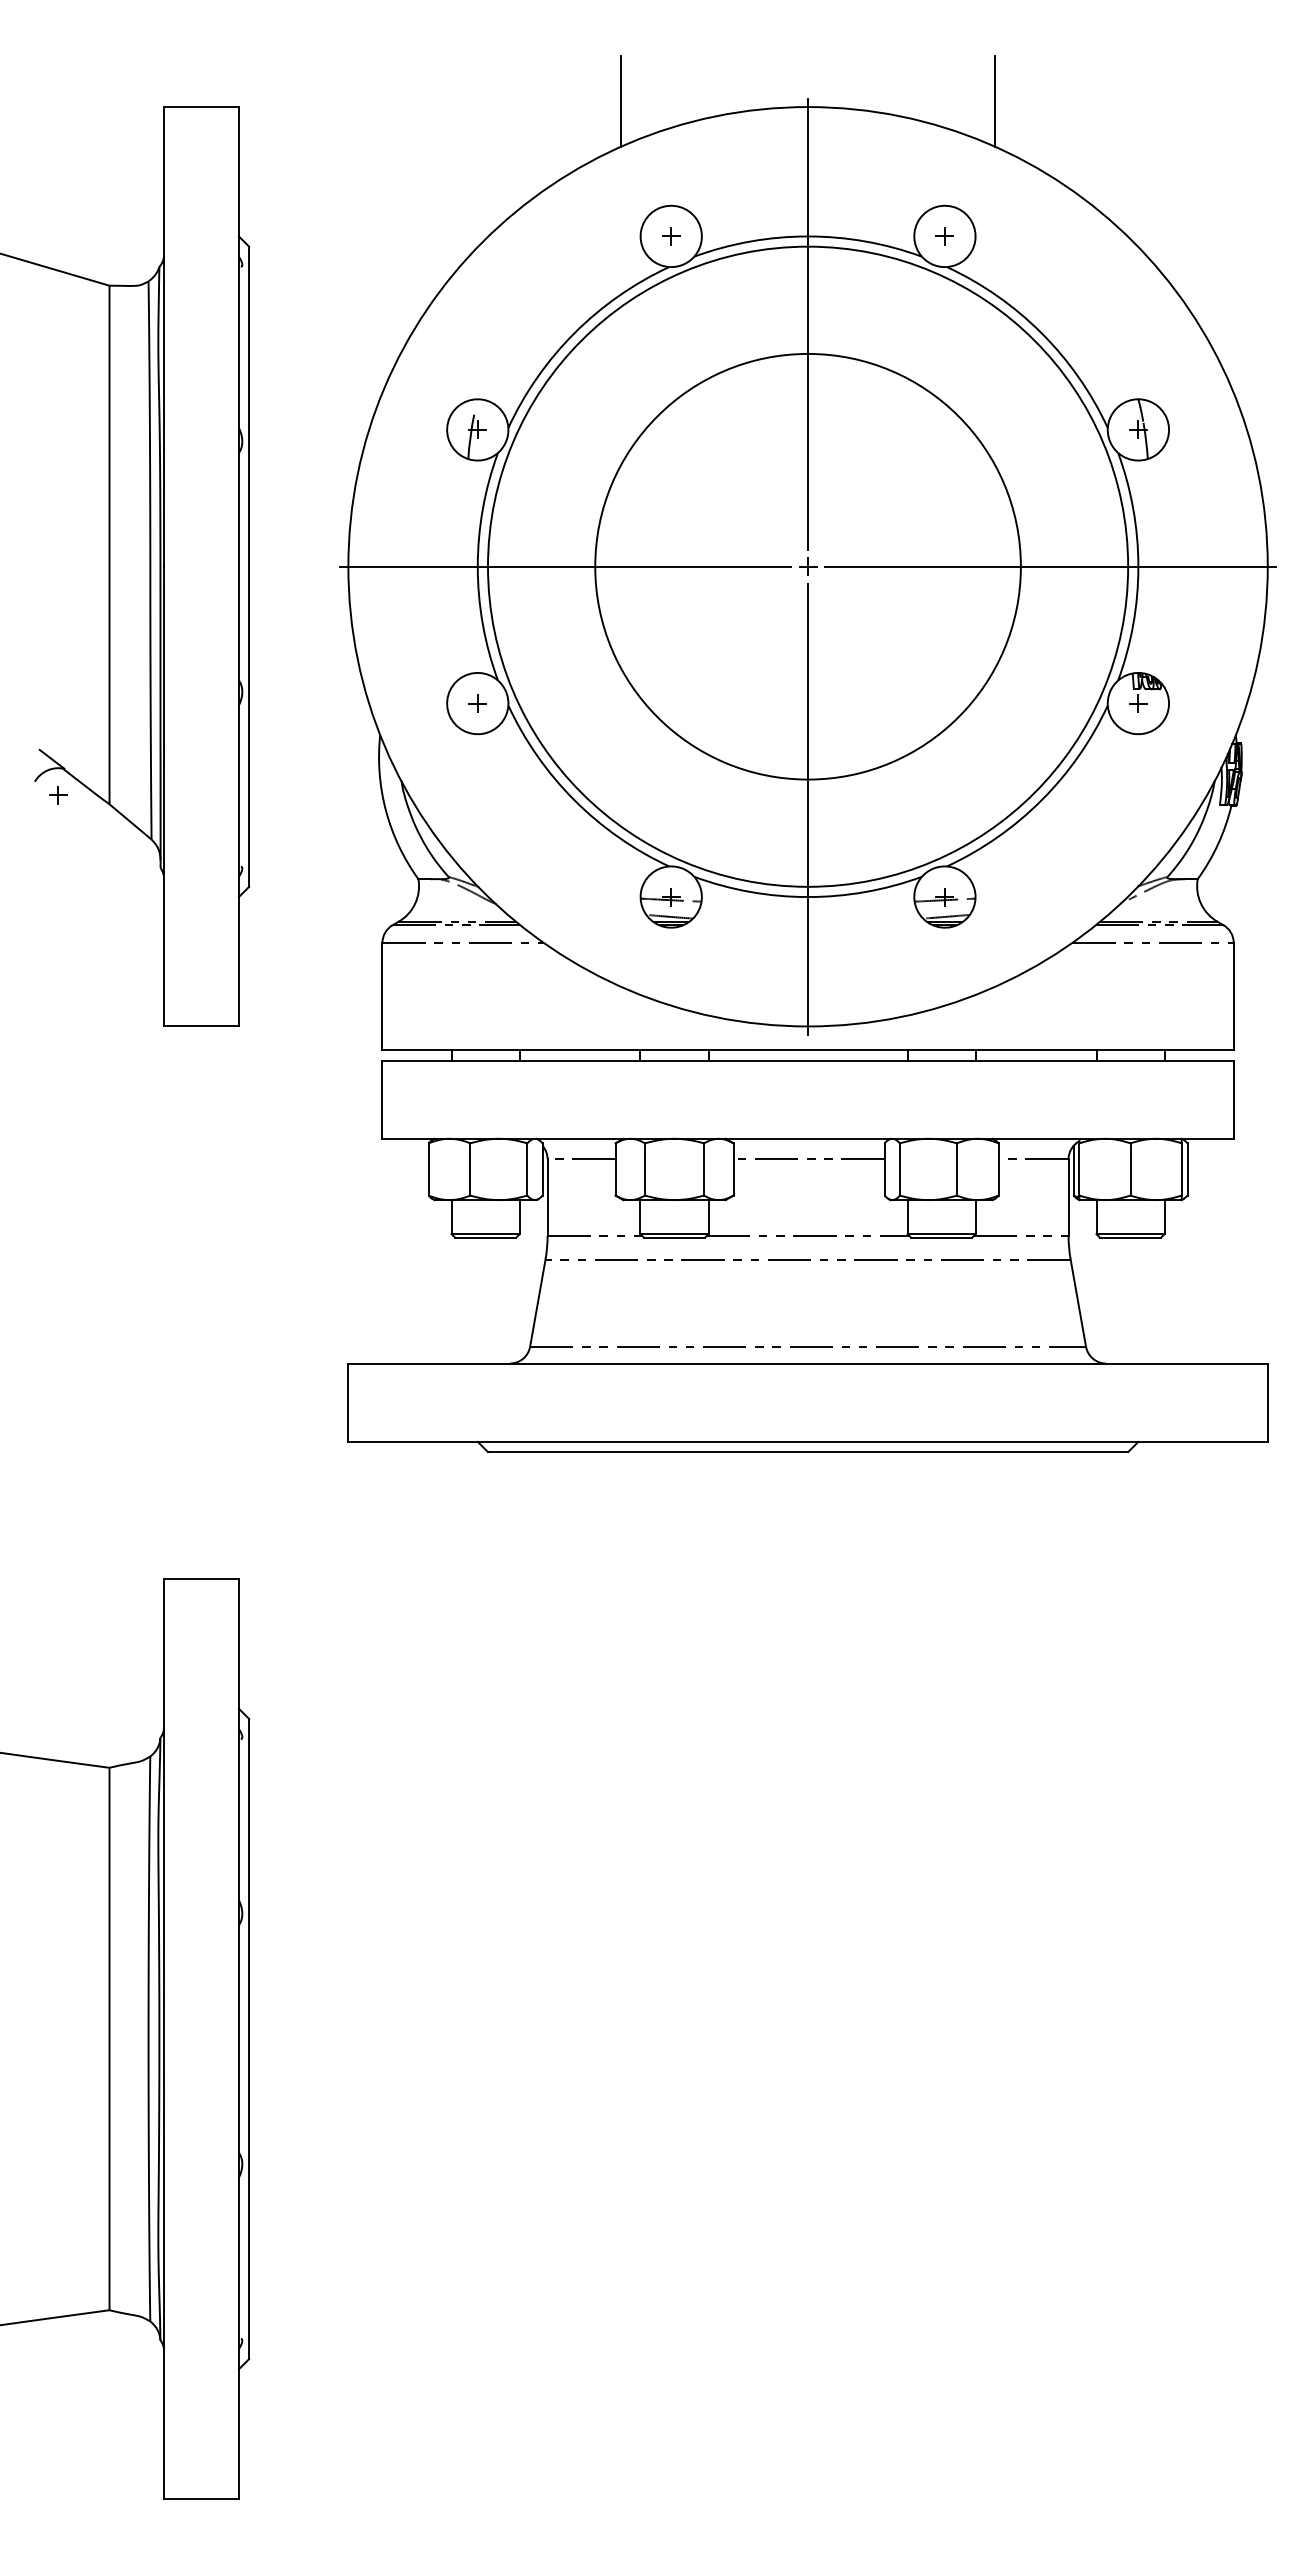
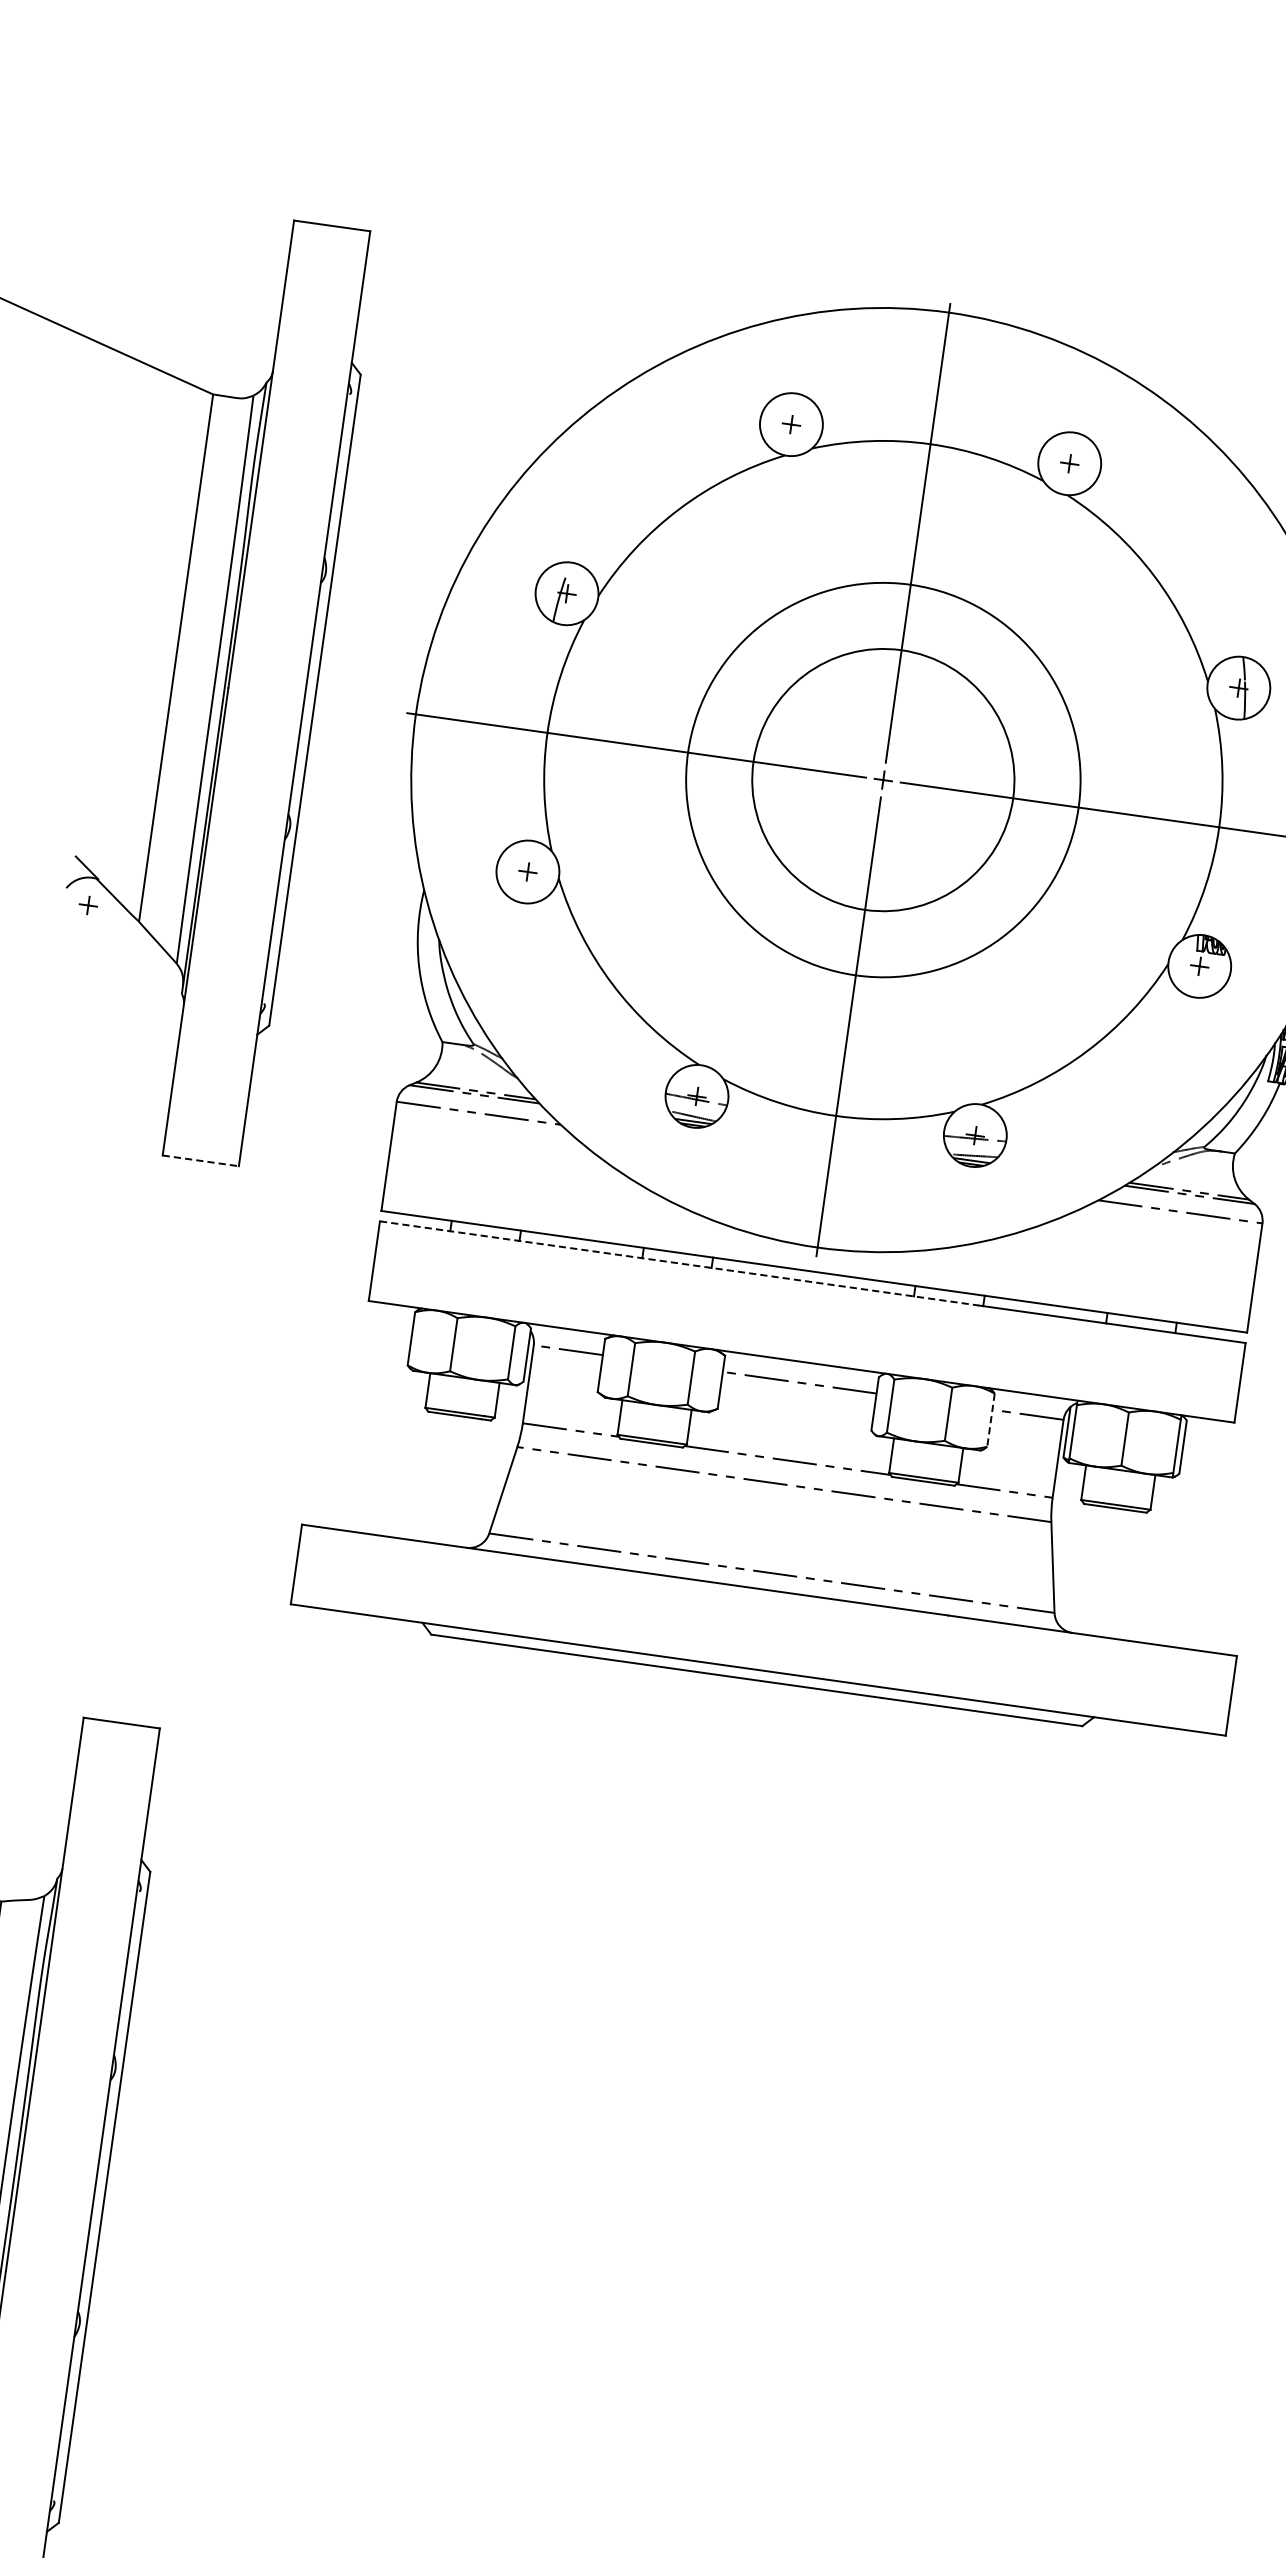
line: (620, 100) -> (759, 279), removed
line: (995, 100) -> (1140, 332), removed
circle: (807, 566) -> (882, 779), size x0.6
circle: (808, 566) -> (883, 779), size x0.6
line: (201, 1026) -> (200, 1160), solid -> dashed
line: (677, 1060) -> (680, 1263), solid -> dashed
line: (998, 1169) -> (990, 1420), solid -> dashed

